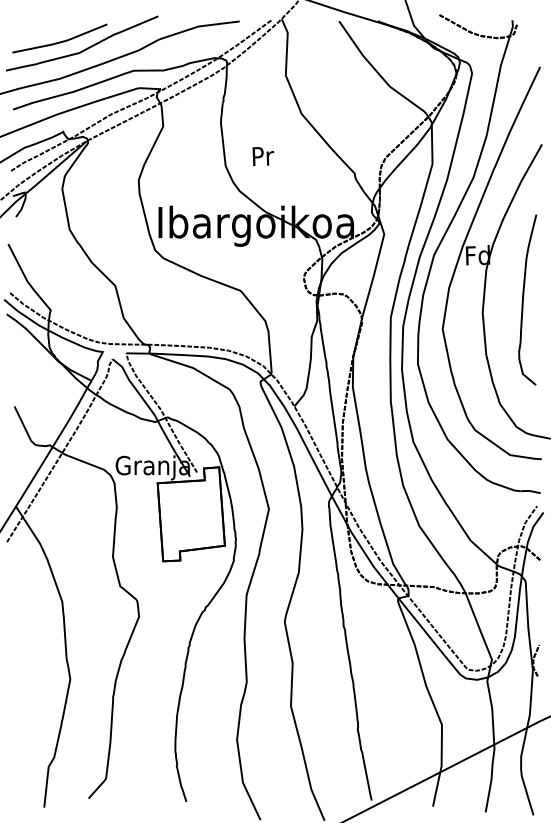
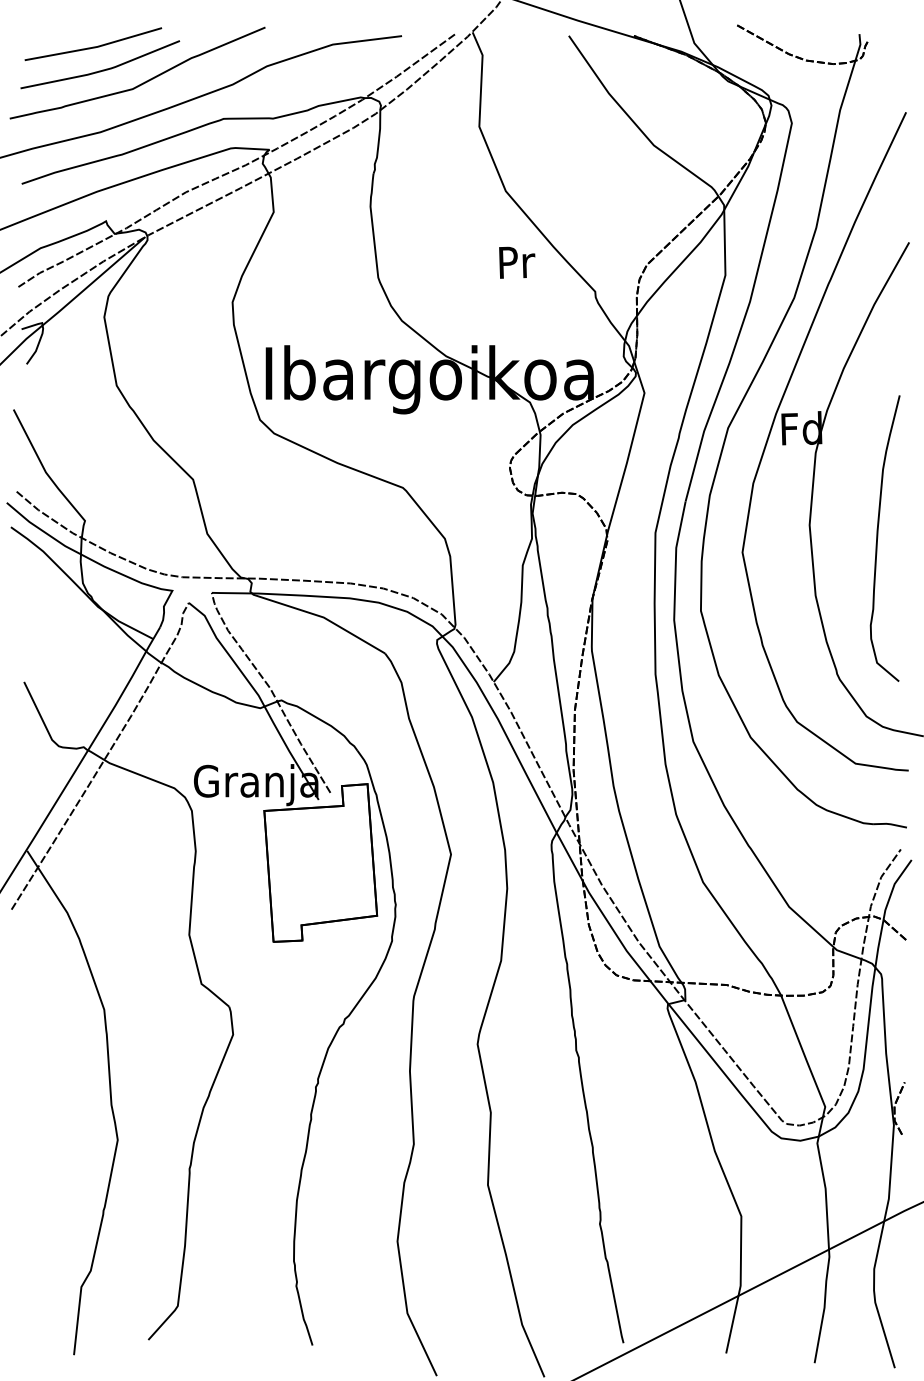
line: (55, 27) -> (92, 46), added
text: (263, 156) -> (517, 262), moved
curve: (523, 299) -> (878, 537), moved

